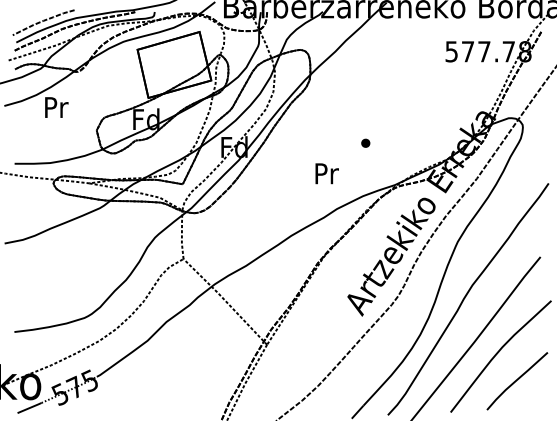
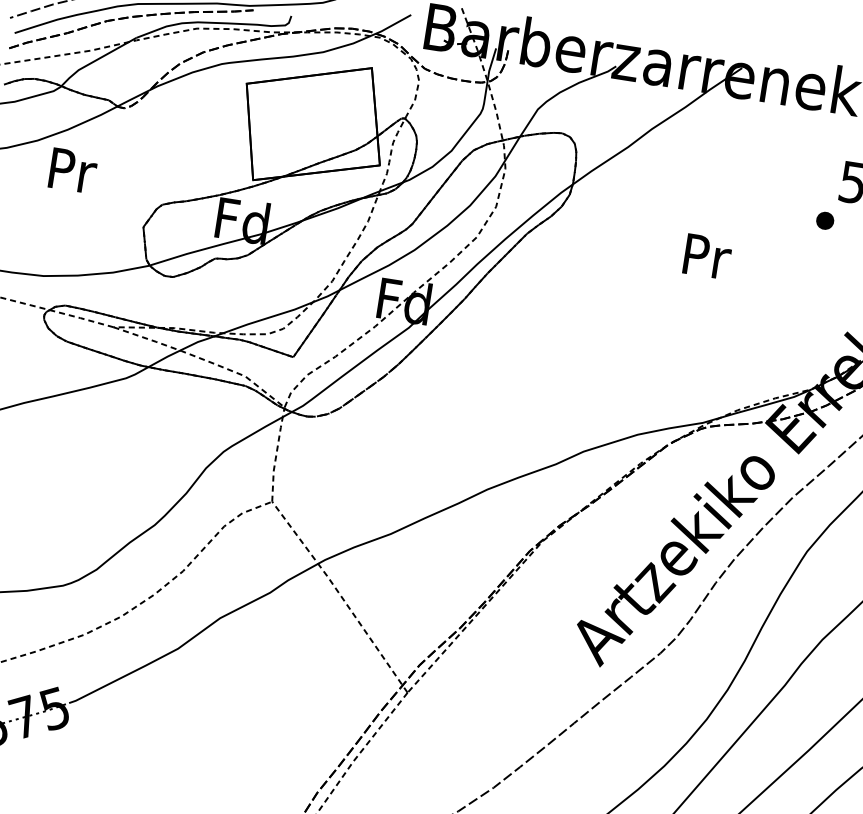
part: (365, 142) -> (824, 219), moved
text: (326, 173) -> (706, 256), moved

